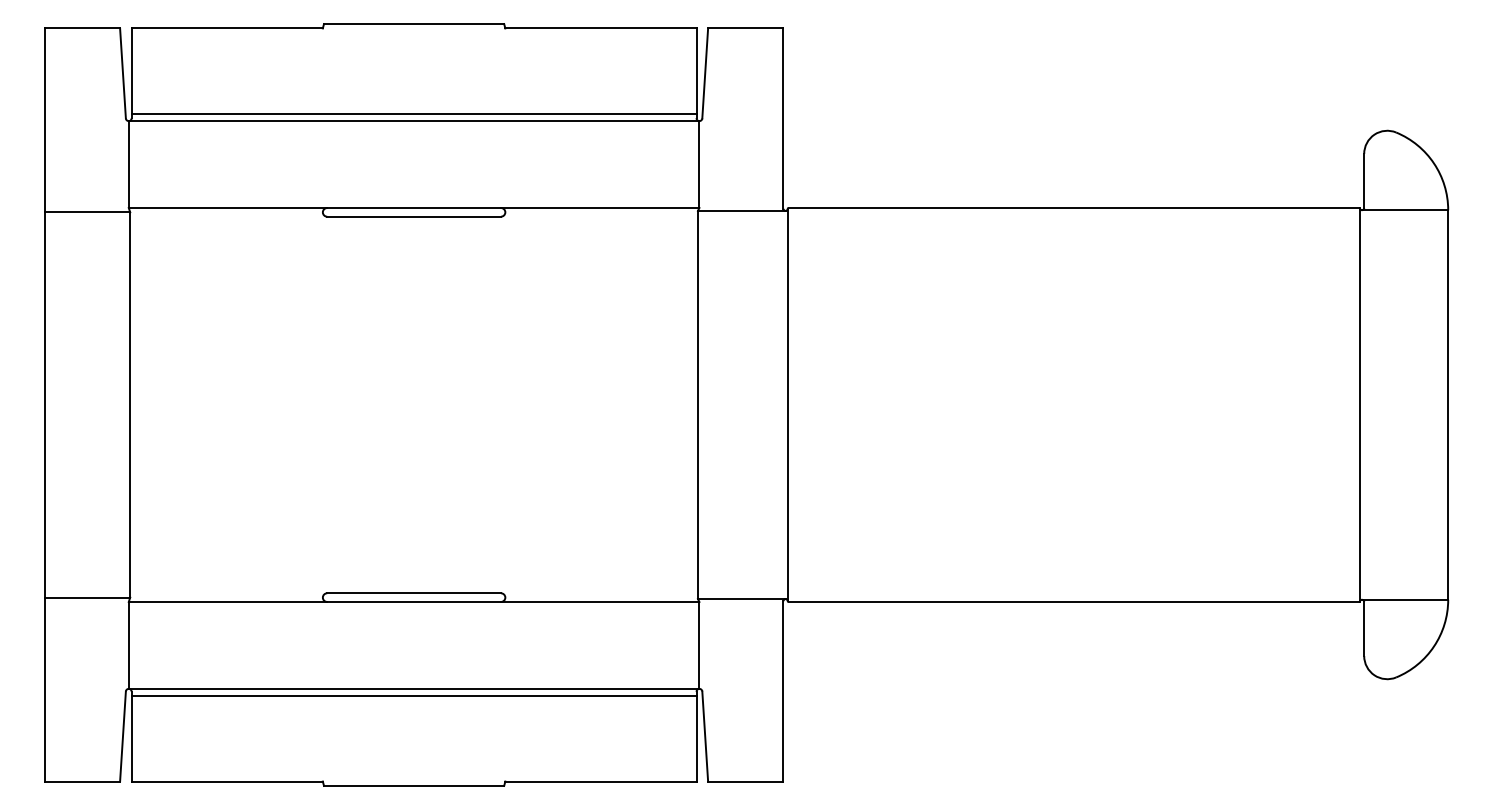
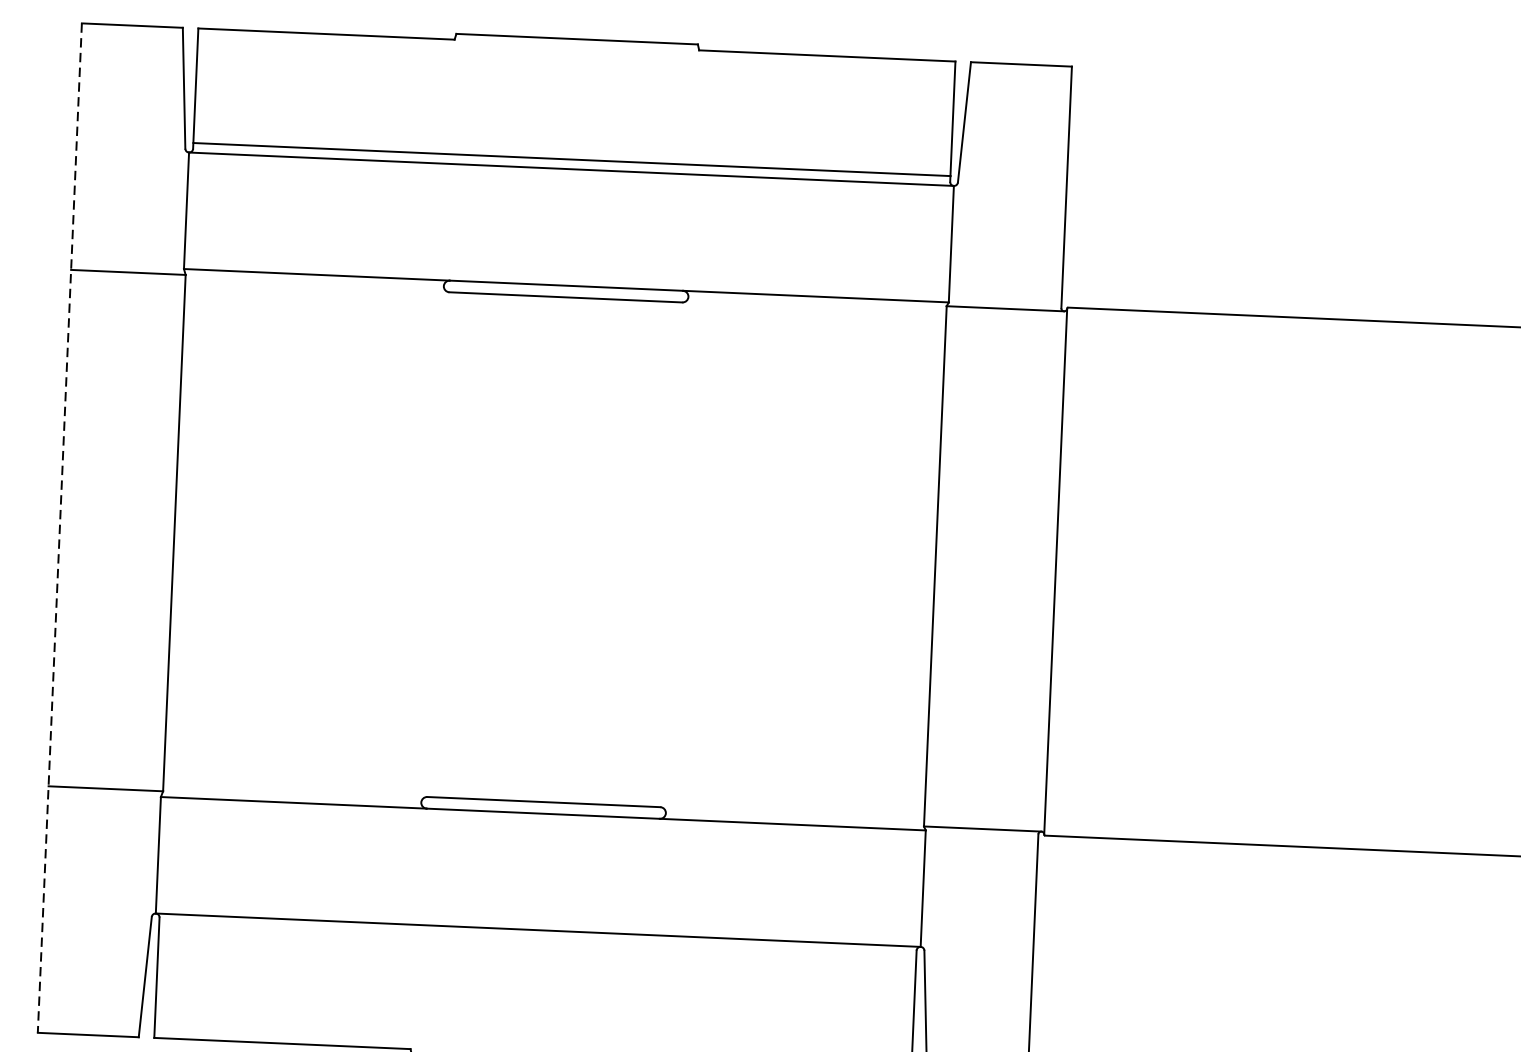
line: (44, 405) -> (59, 528), solid -> dashed
line: (413, 696) -> (537, 940), removed

